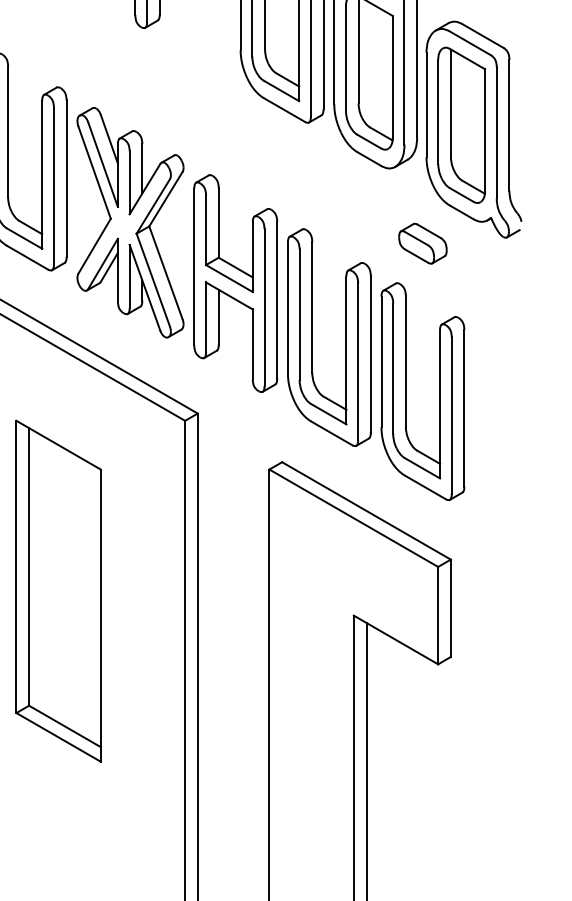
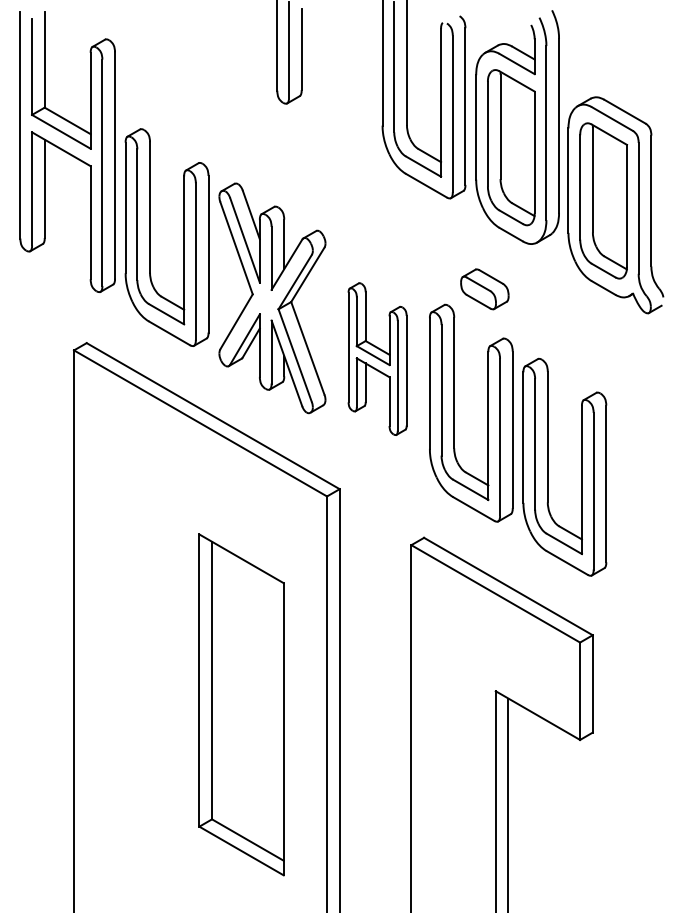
part: (422, 243) -> (484, 289), moved
part: (235, 282) -> (377, 358), size x0.7
part: (58, 590) -> (241, 704), moved

